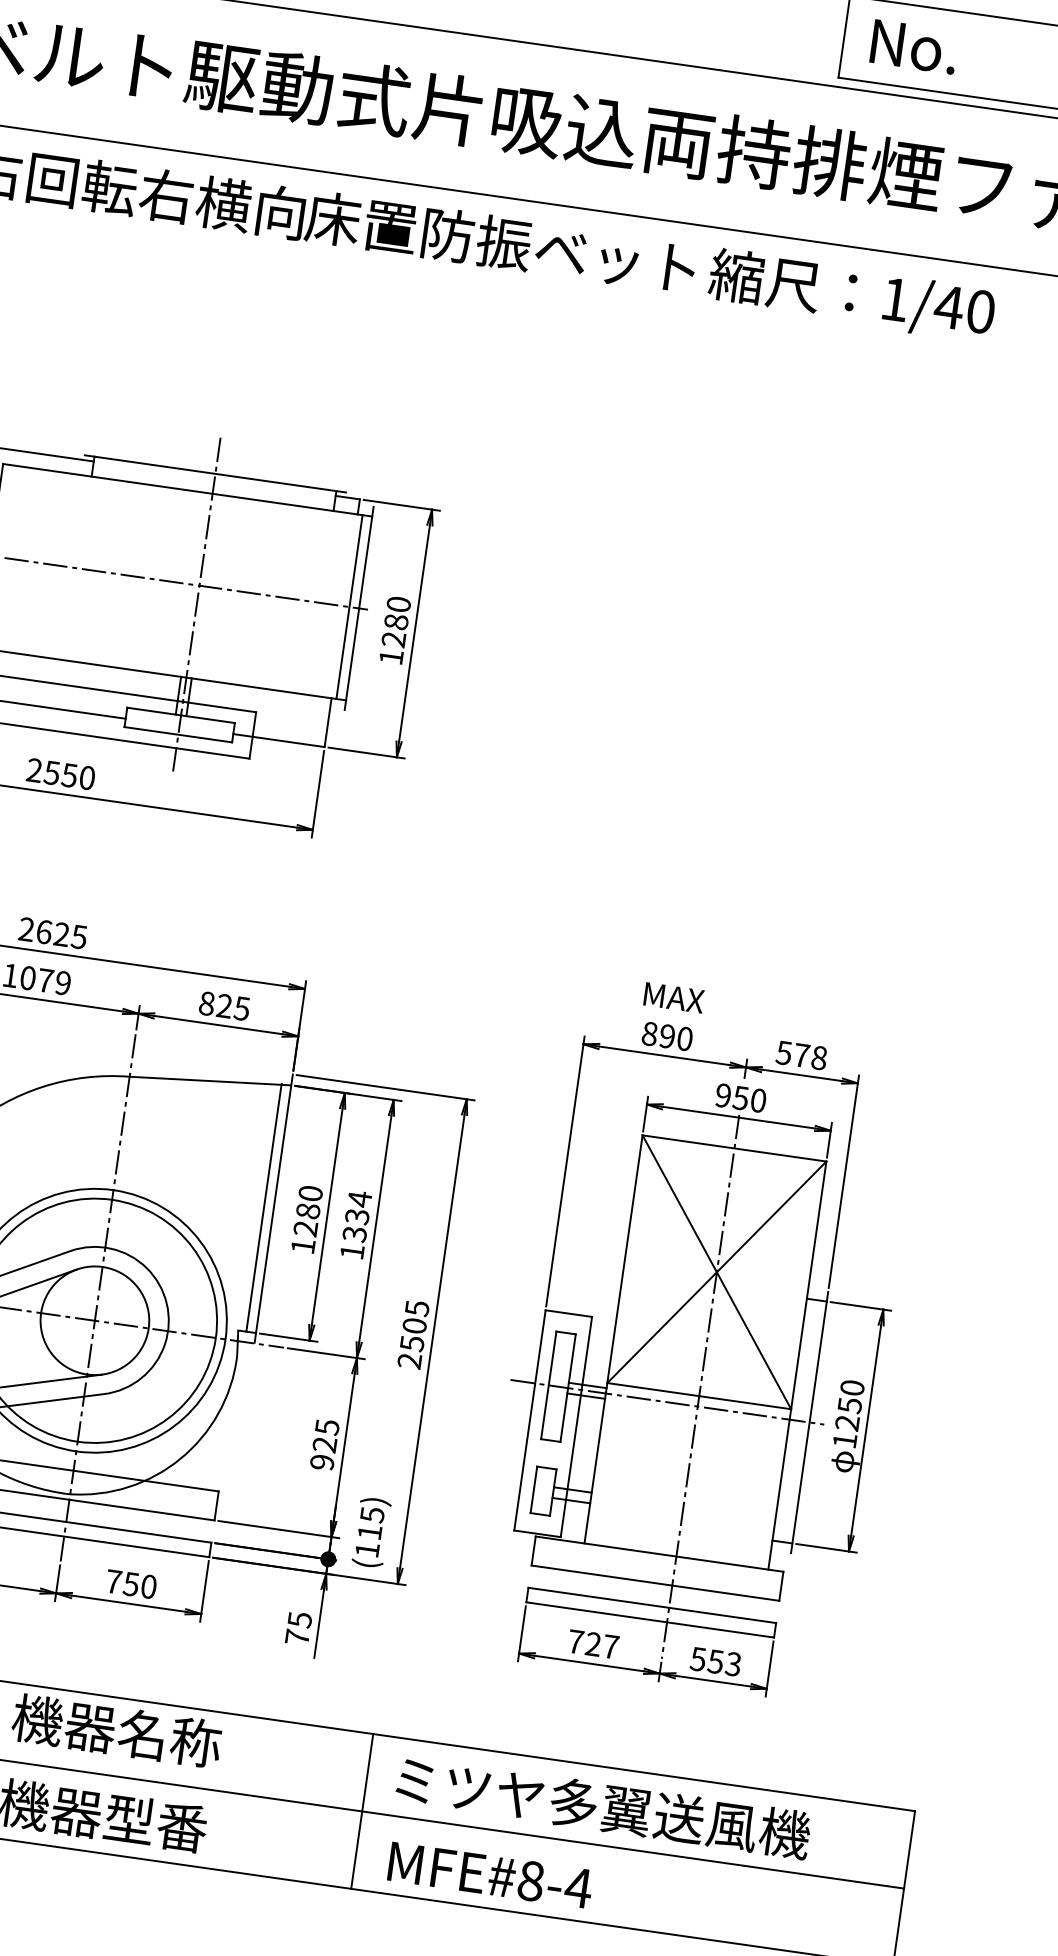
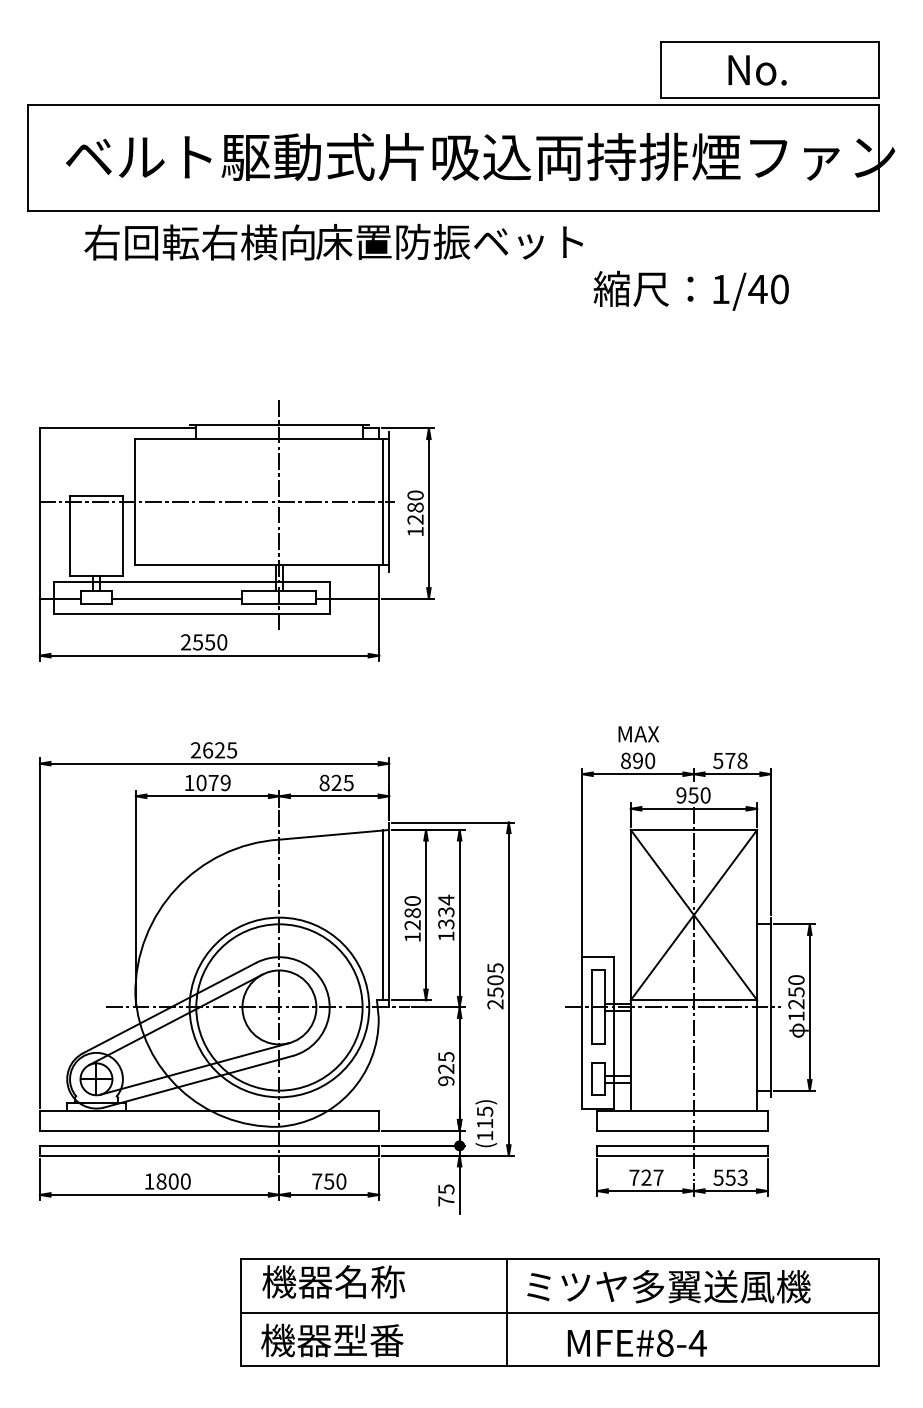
text: (914, 47) -> (757, 70), moved
text: (850, 294) -> (690, 290), moved
text: (489, 1874) -> (636, 1342), moved

